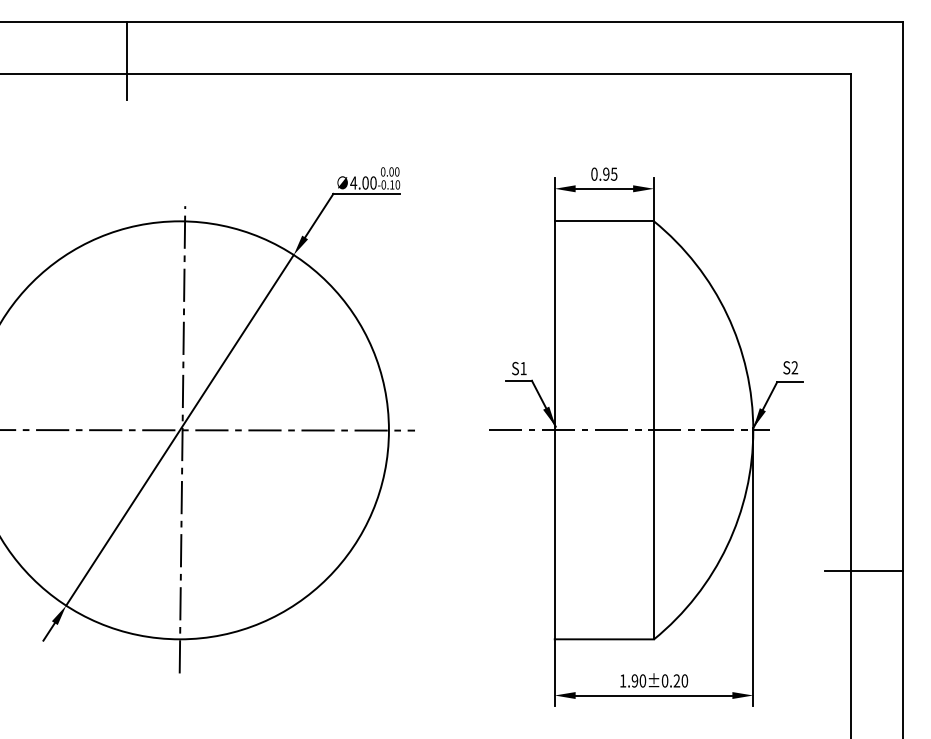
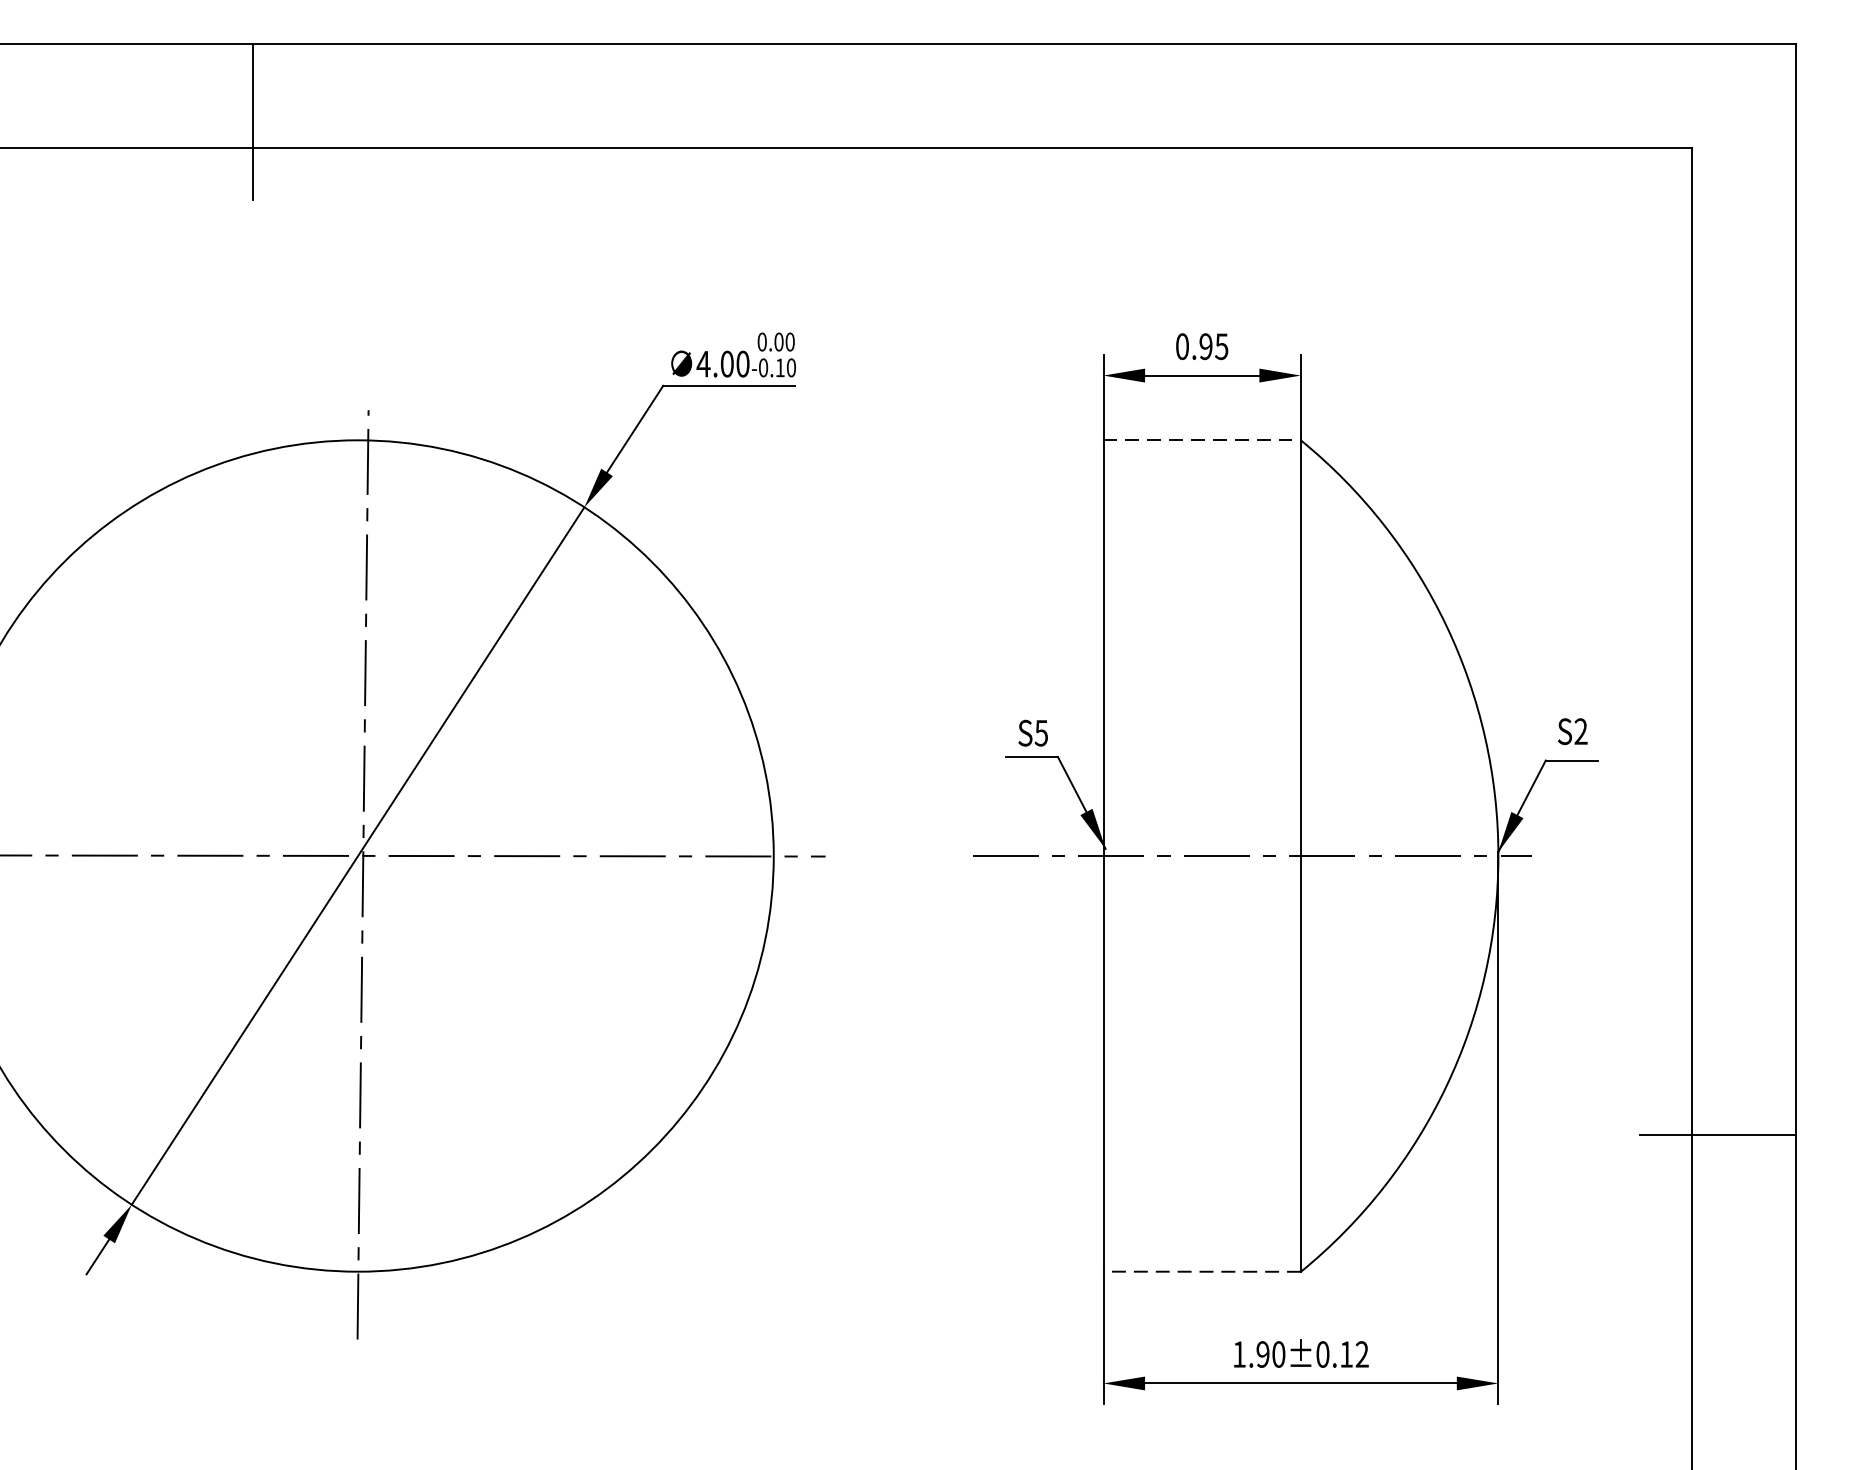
line: (604, 221) -> (1202, 440), solid -> dashed
text: (523, 368) -> (1041, 733), S1 -> S5
line: (604, 639) -> (1202, 1272), solid -> dashed
text: (680, 680) -> (1353, 1353), 1.90±0.20 -> 1.90±0.12

